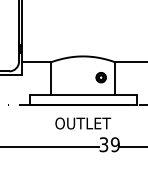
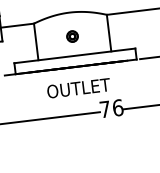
part: (100, 77) -> (71, 36), moved
text: (109, 144) -> (111, 108), 39 -> 76

